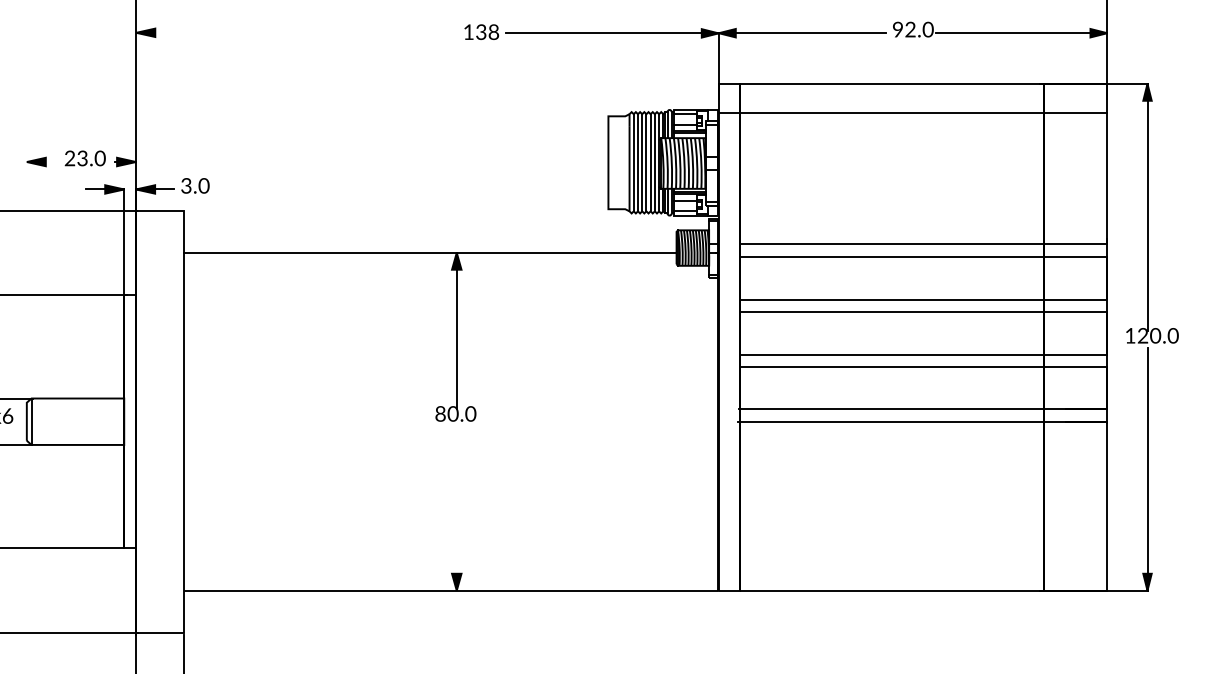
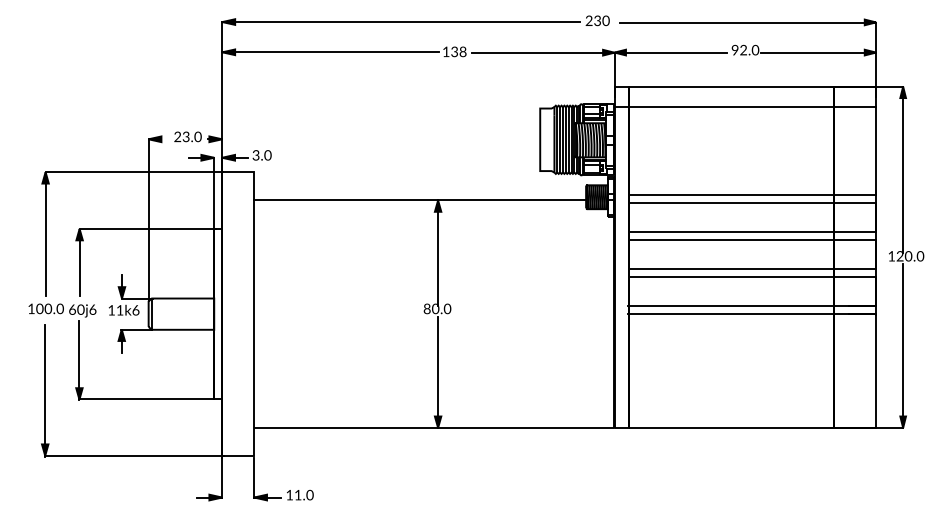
line: (295, 33) -> (329, 52), added
line: (26, 282) -> (148, 220), added
line: (457, 508) -> (438, 372), added

